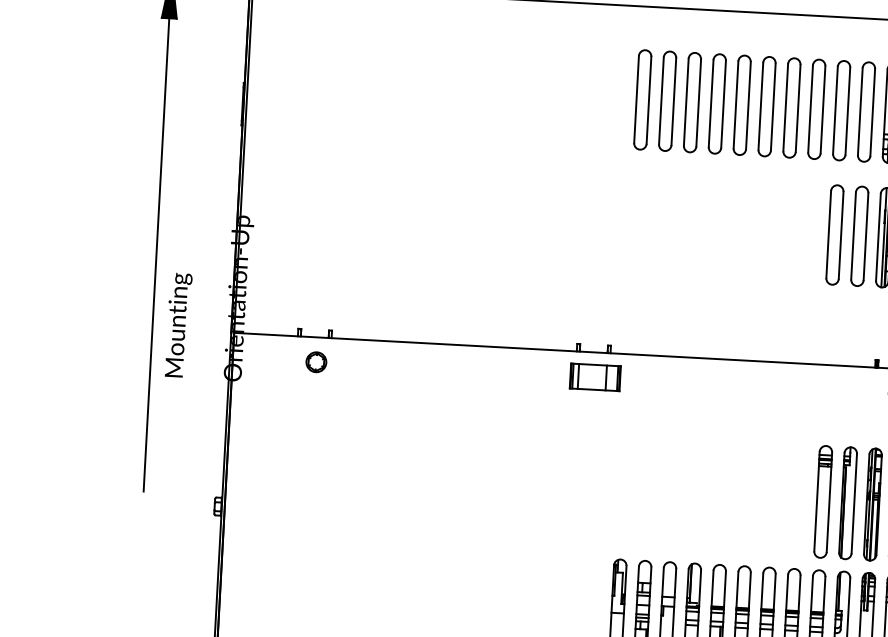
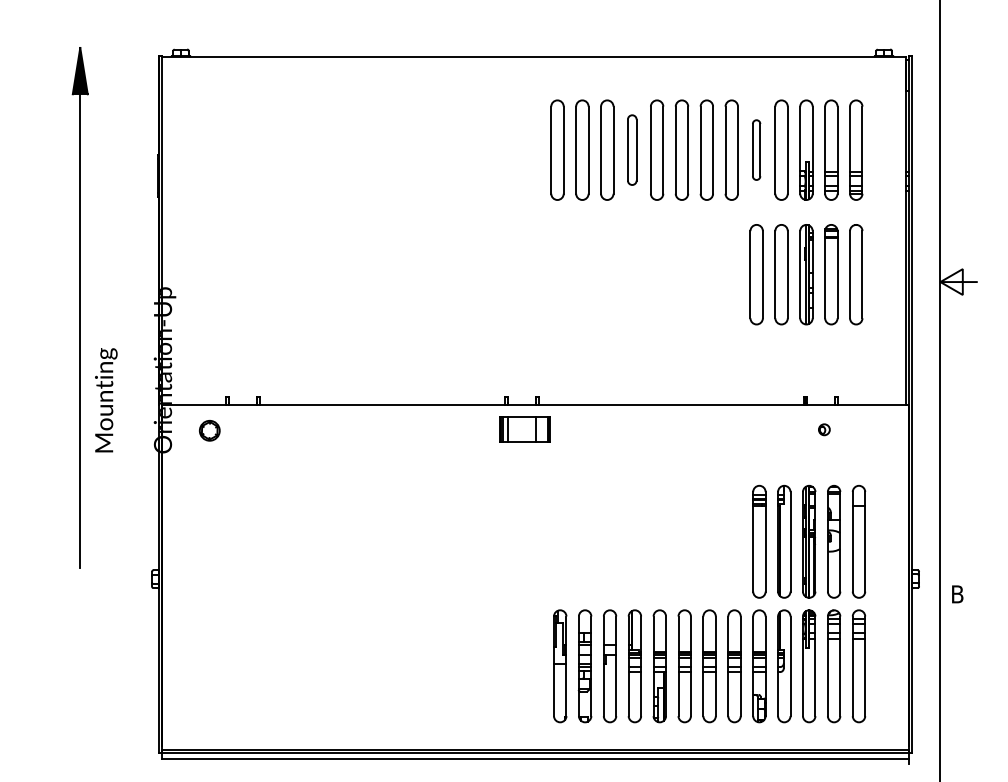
part: (717, 103) -> (632, 149), size x0.7
part: (841, 110) -> (756, 149), size x0.6
part: (316, 361) -> (209, 430), moved

